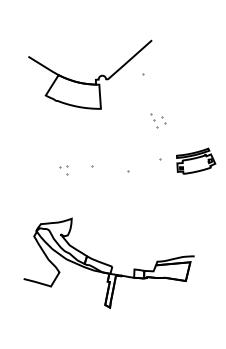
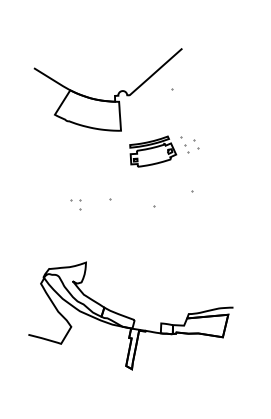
part: (196, 161) -> (153, 151), moved

